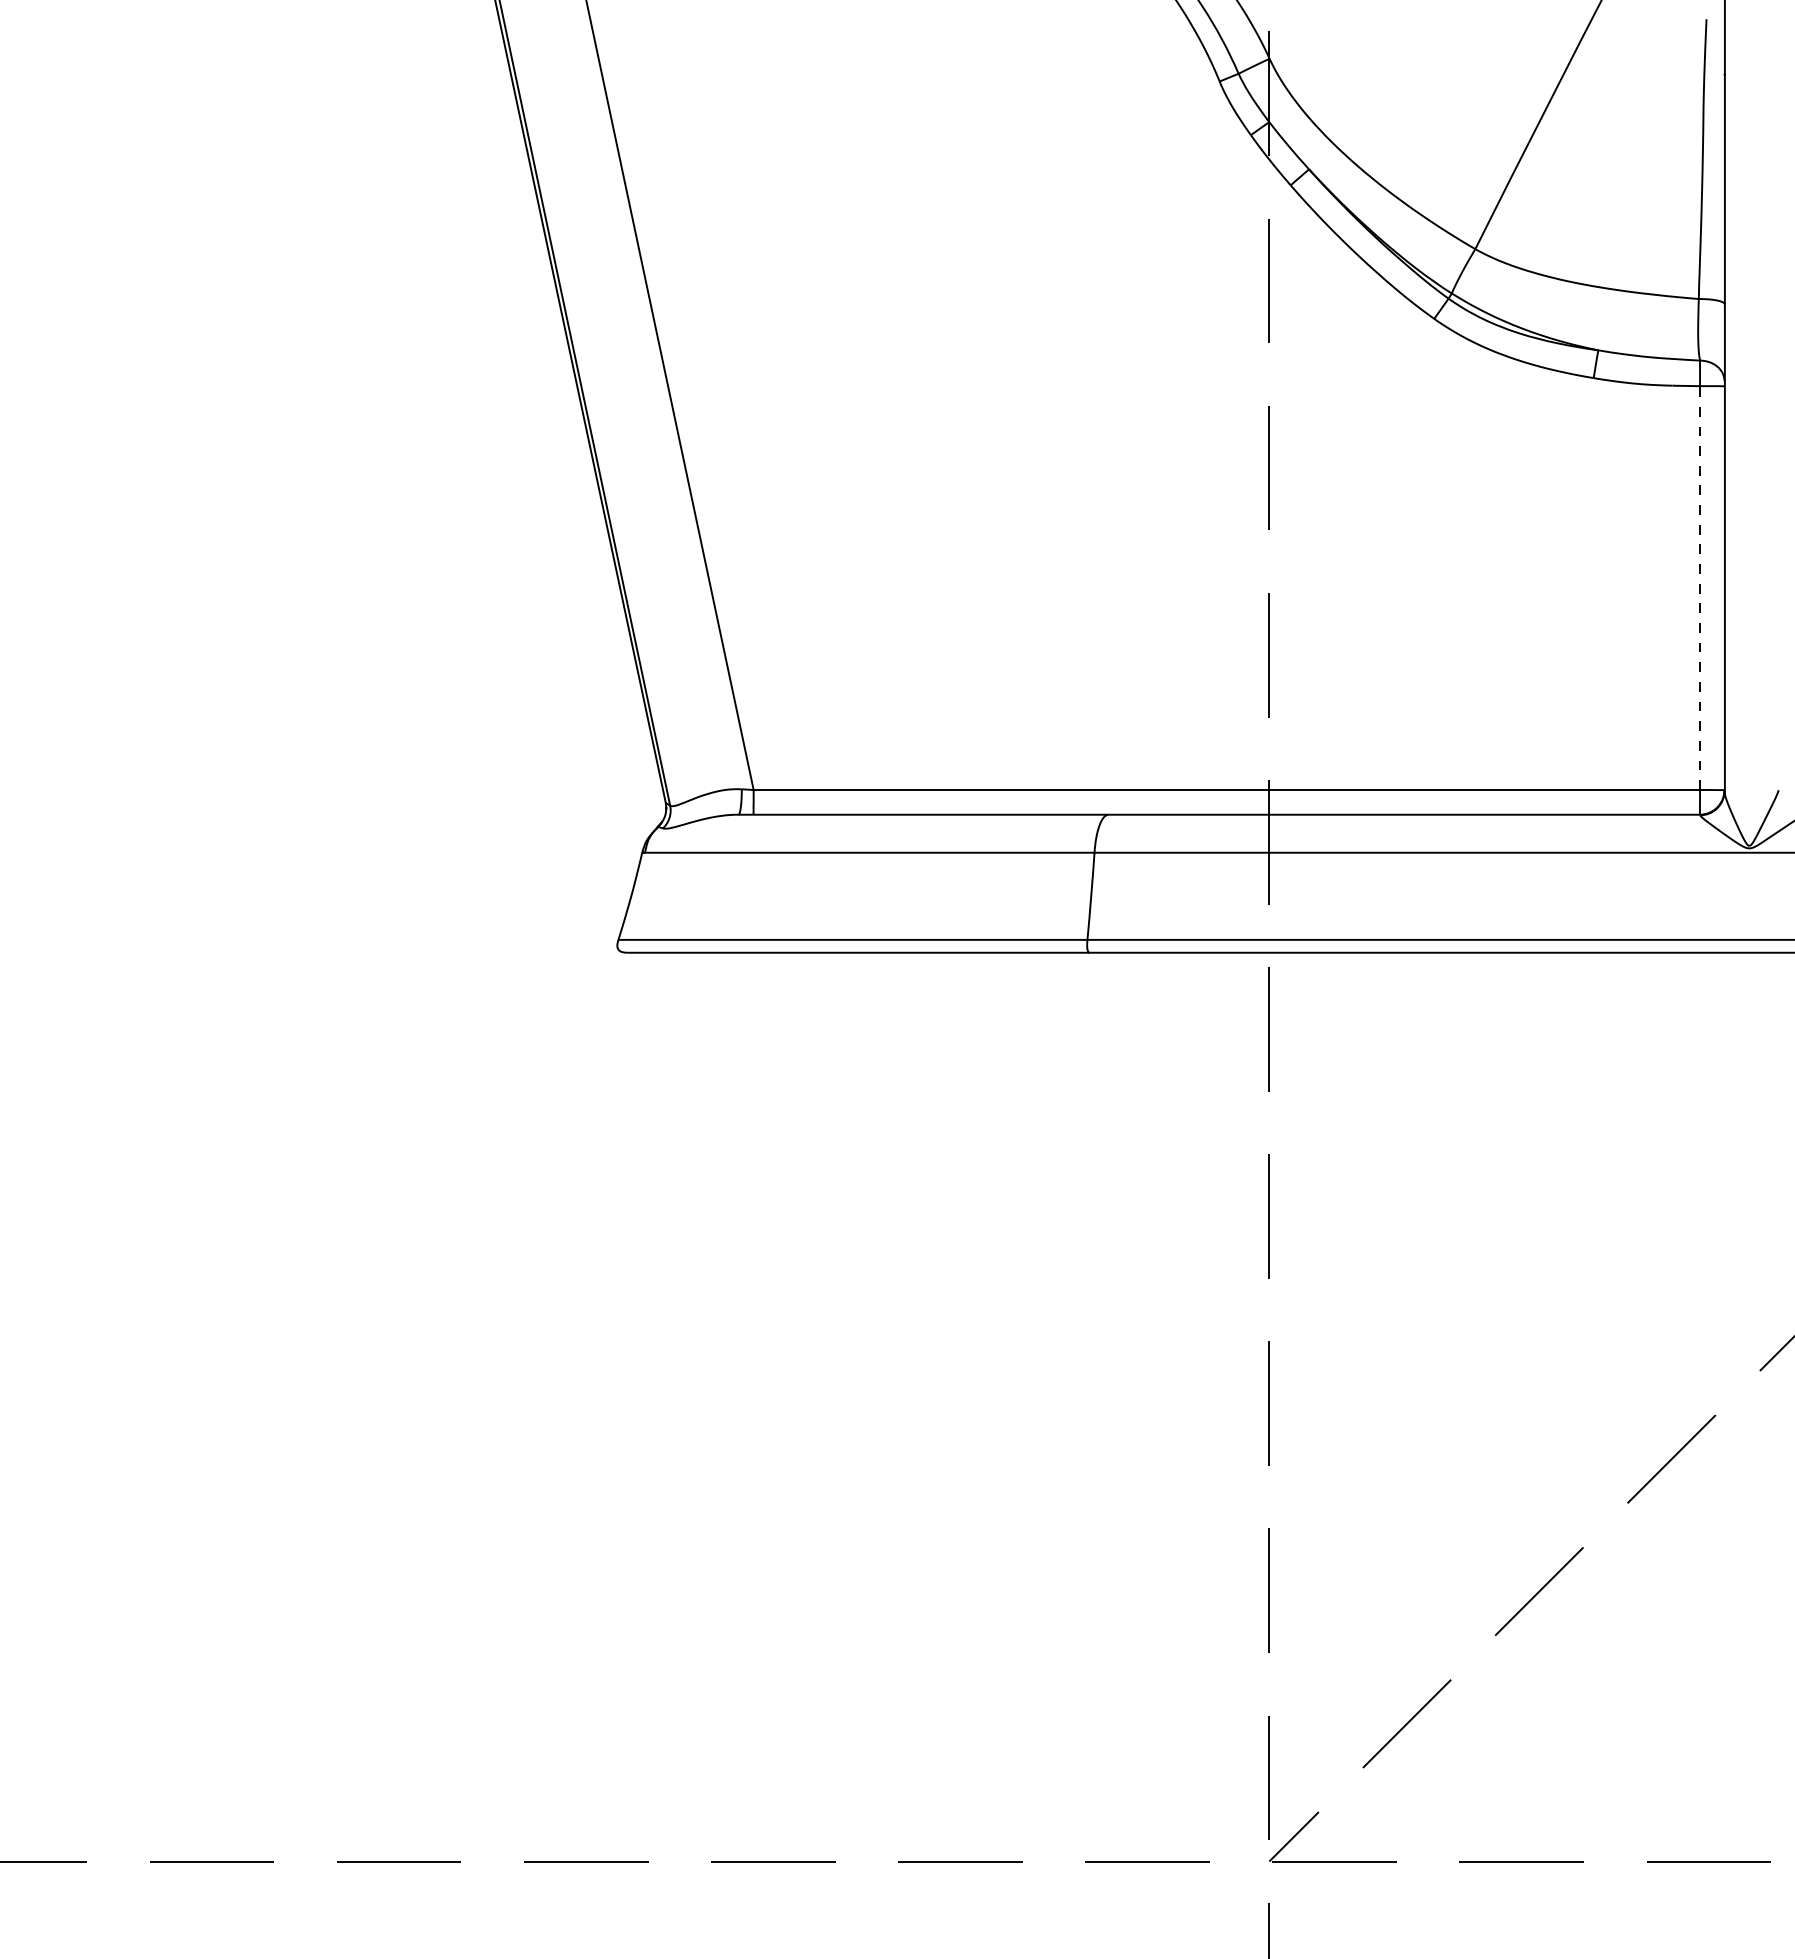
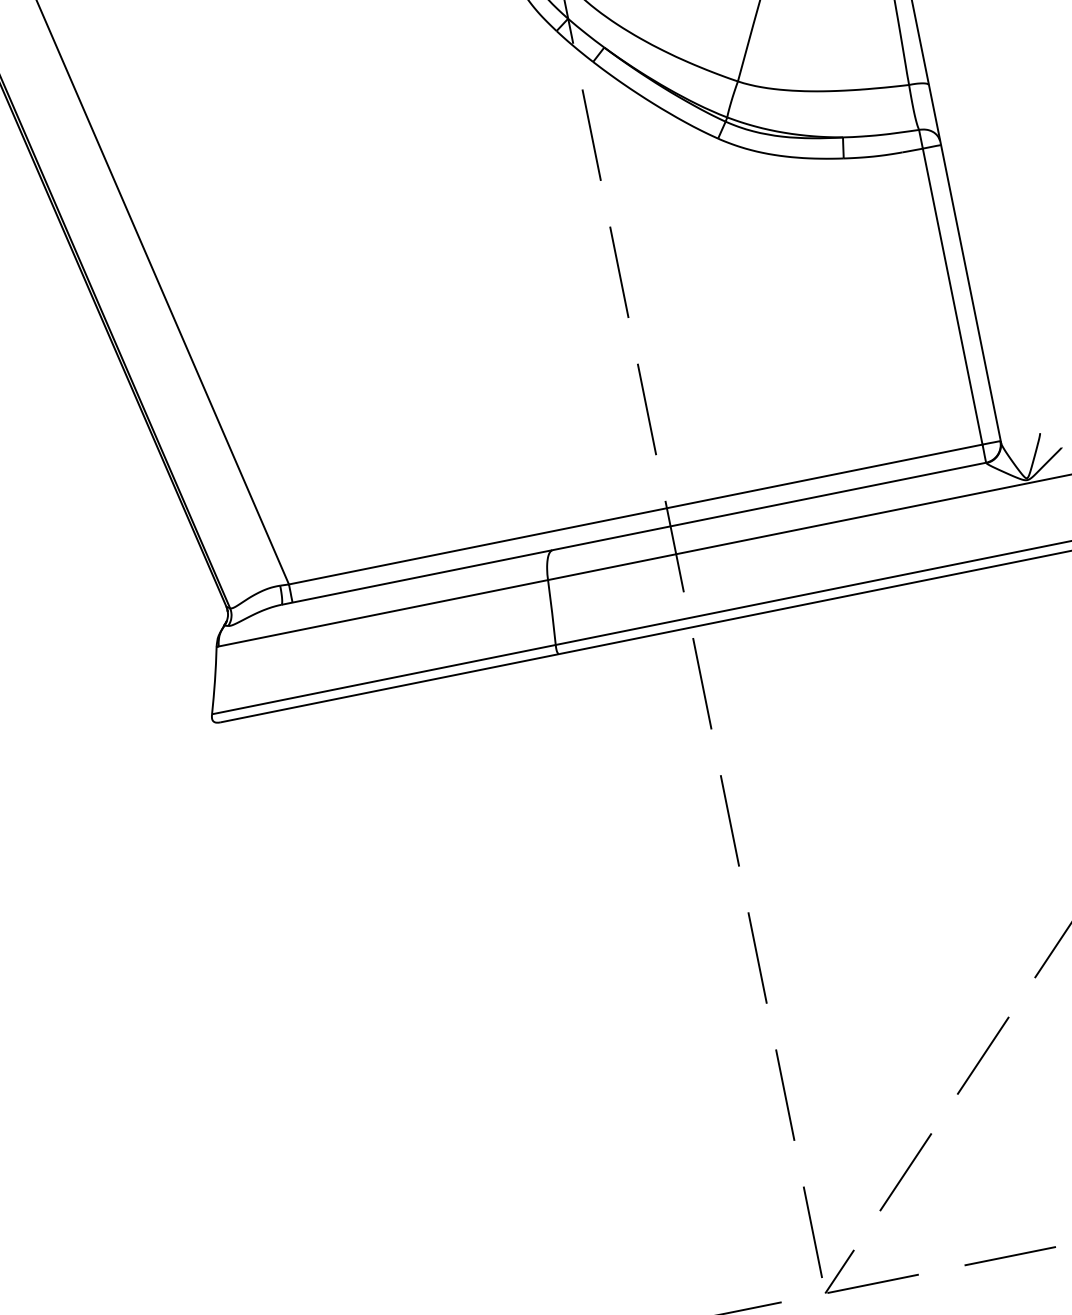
line: (1700, 588) -> (953, 296), dashed -> solid

